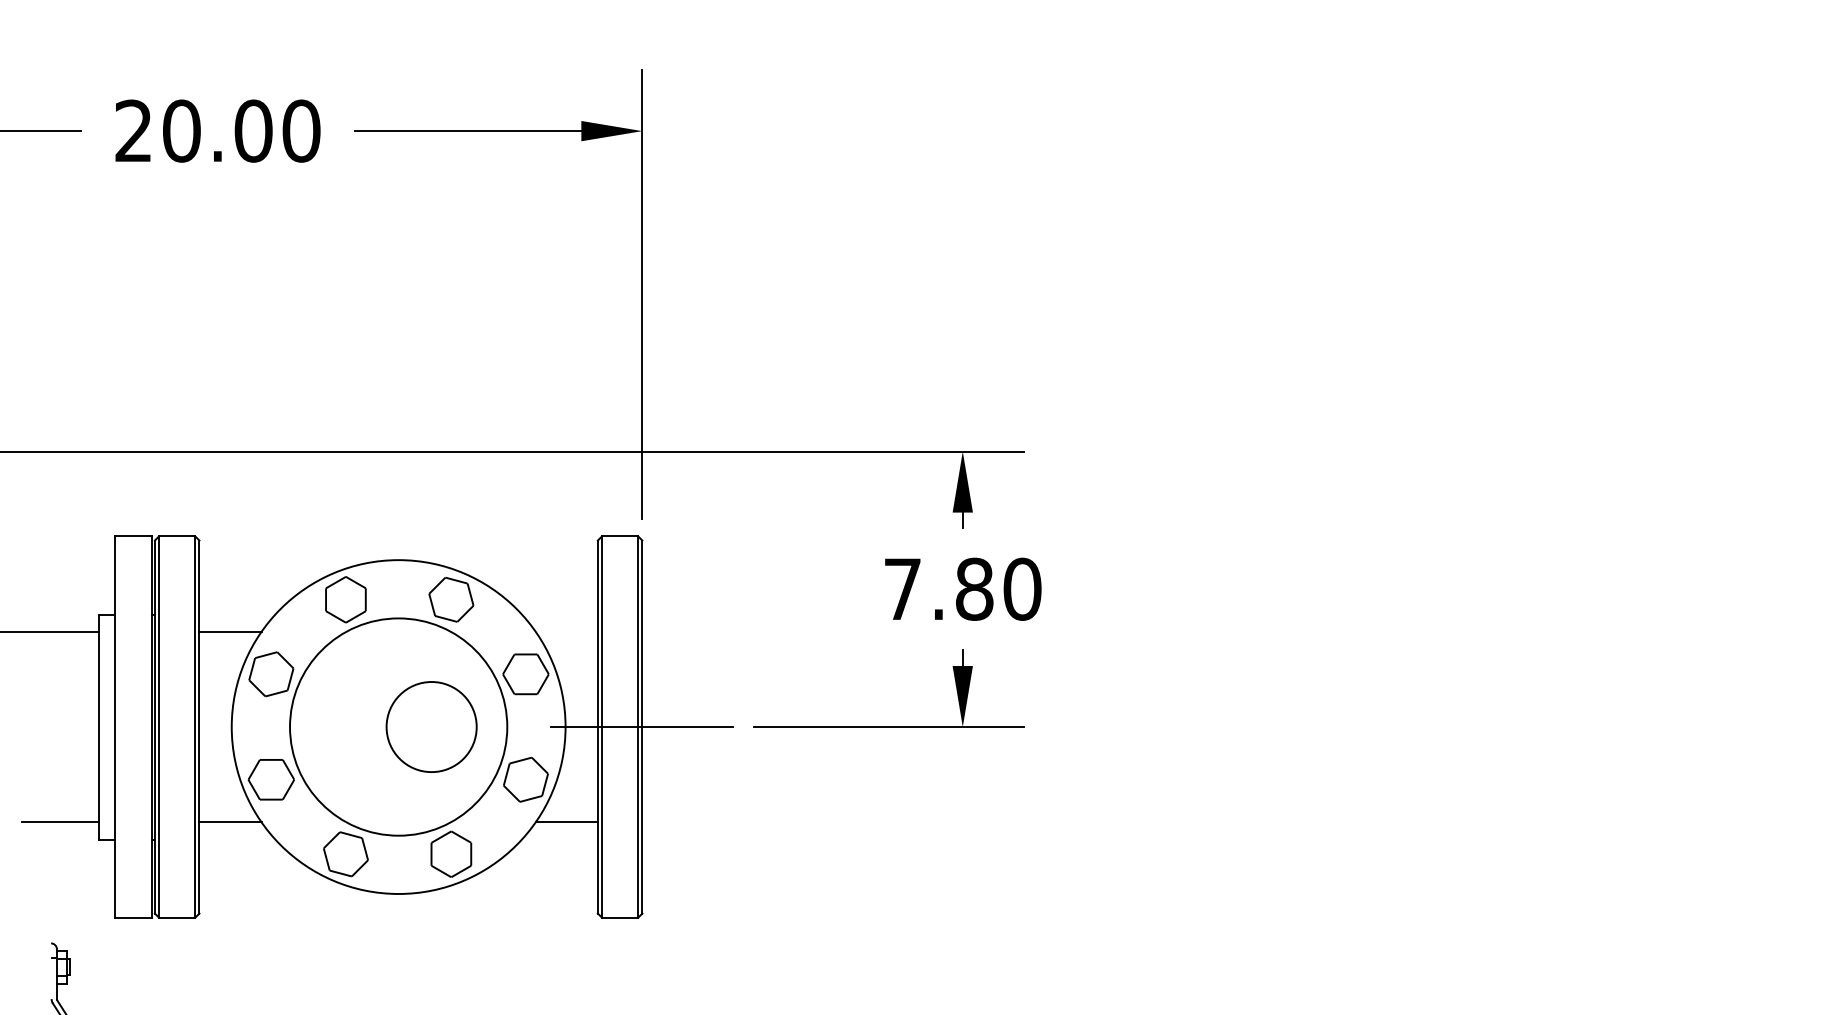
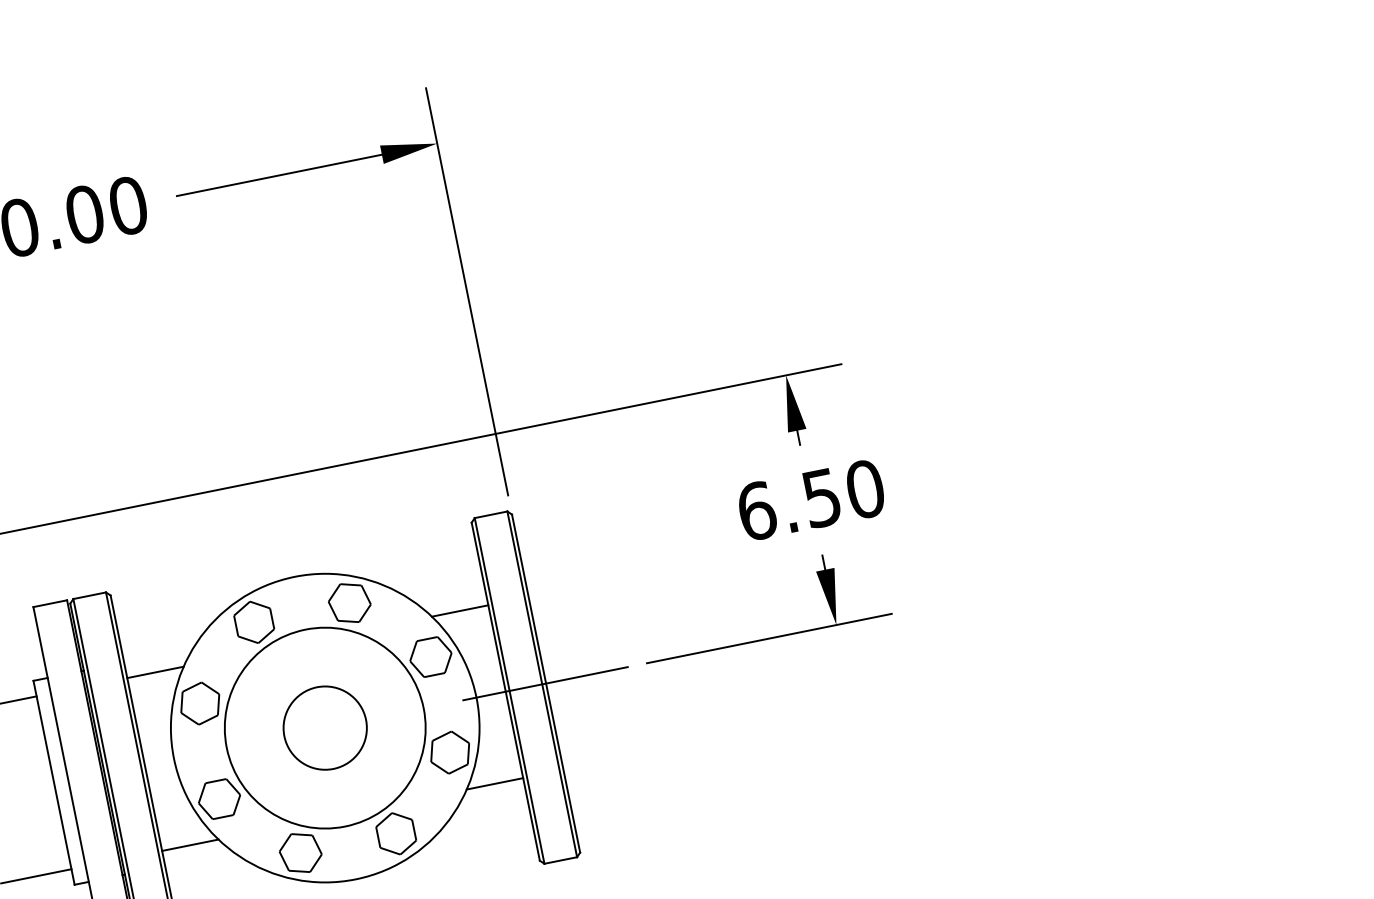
text: (938, 588) -> (789, 503), 7.80 -> 6.50
line: (566, 631) -> (459, 610), added
circle: (431, 726) -> (324, 727), moved

